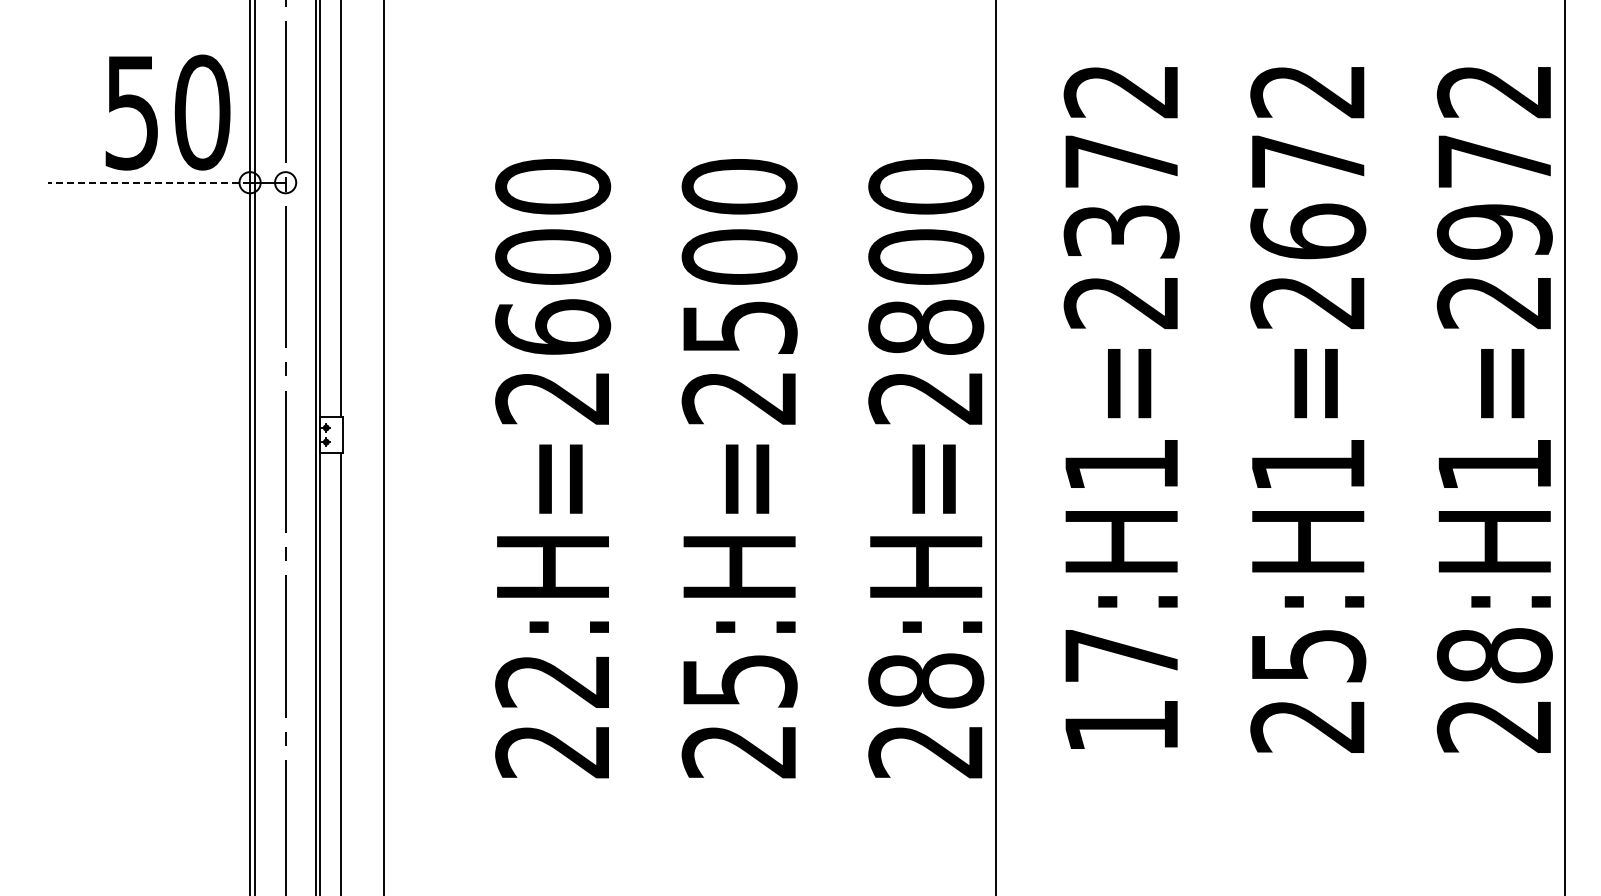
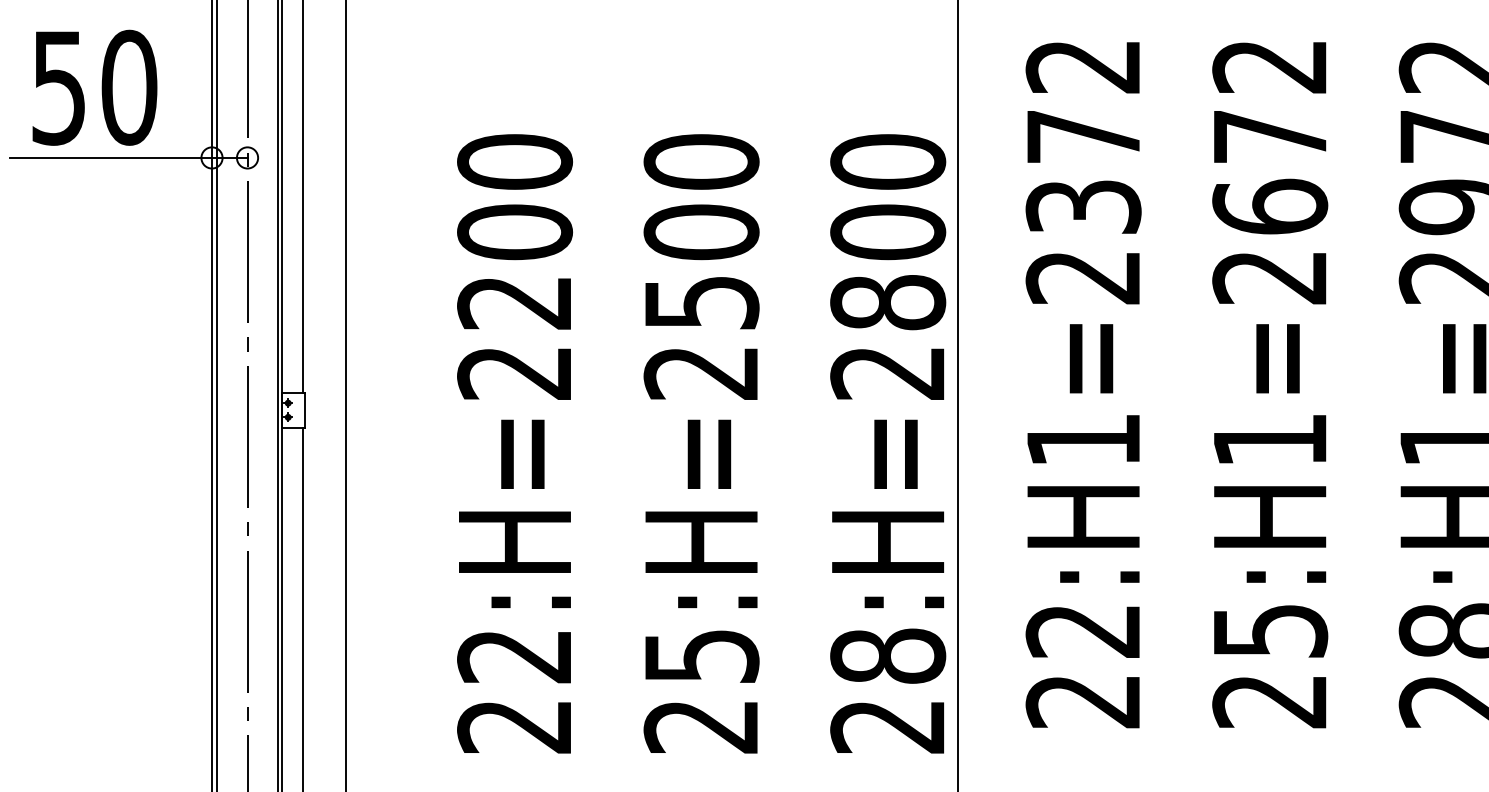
text: (167, 112) -> (94, 87), moved
line: (148, 182) -> (110, 157), dashed -> solid
text: (553, 326) -> (515, 301), 22:H=2600 -> 22:H=2200
text: (1120, 691) -> (1082, 666), 17:H1=2372 -> 22:H1=2372

